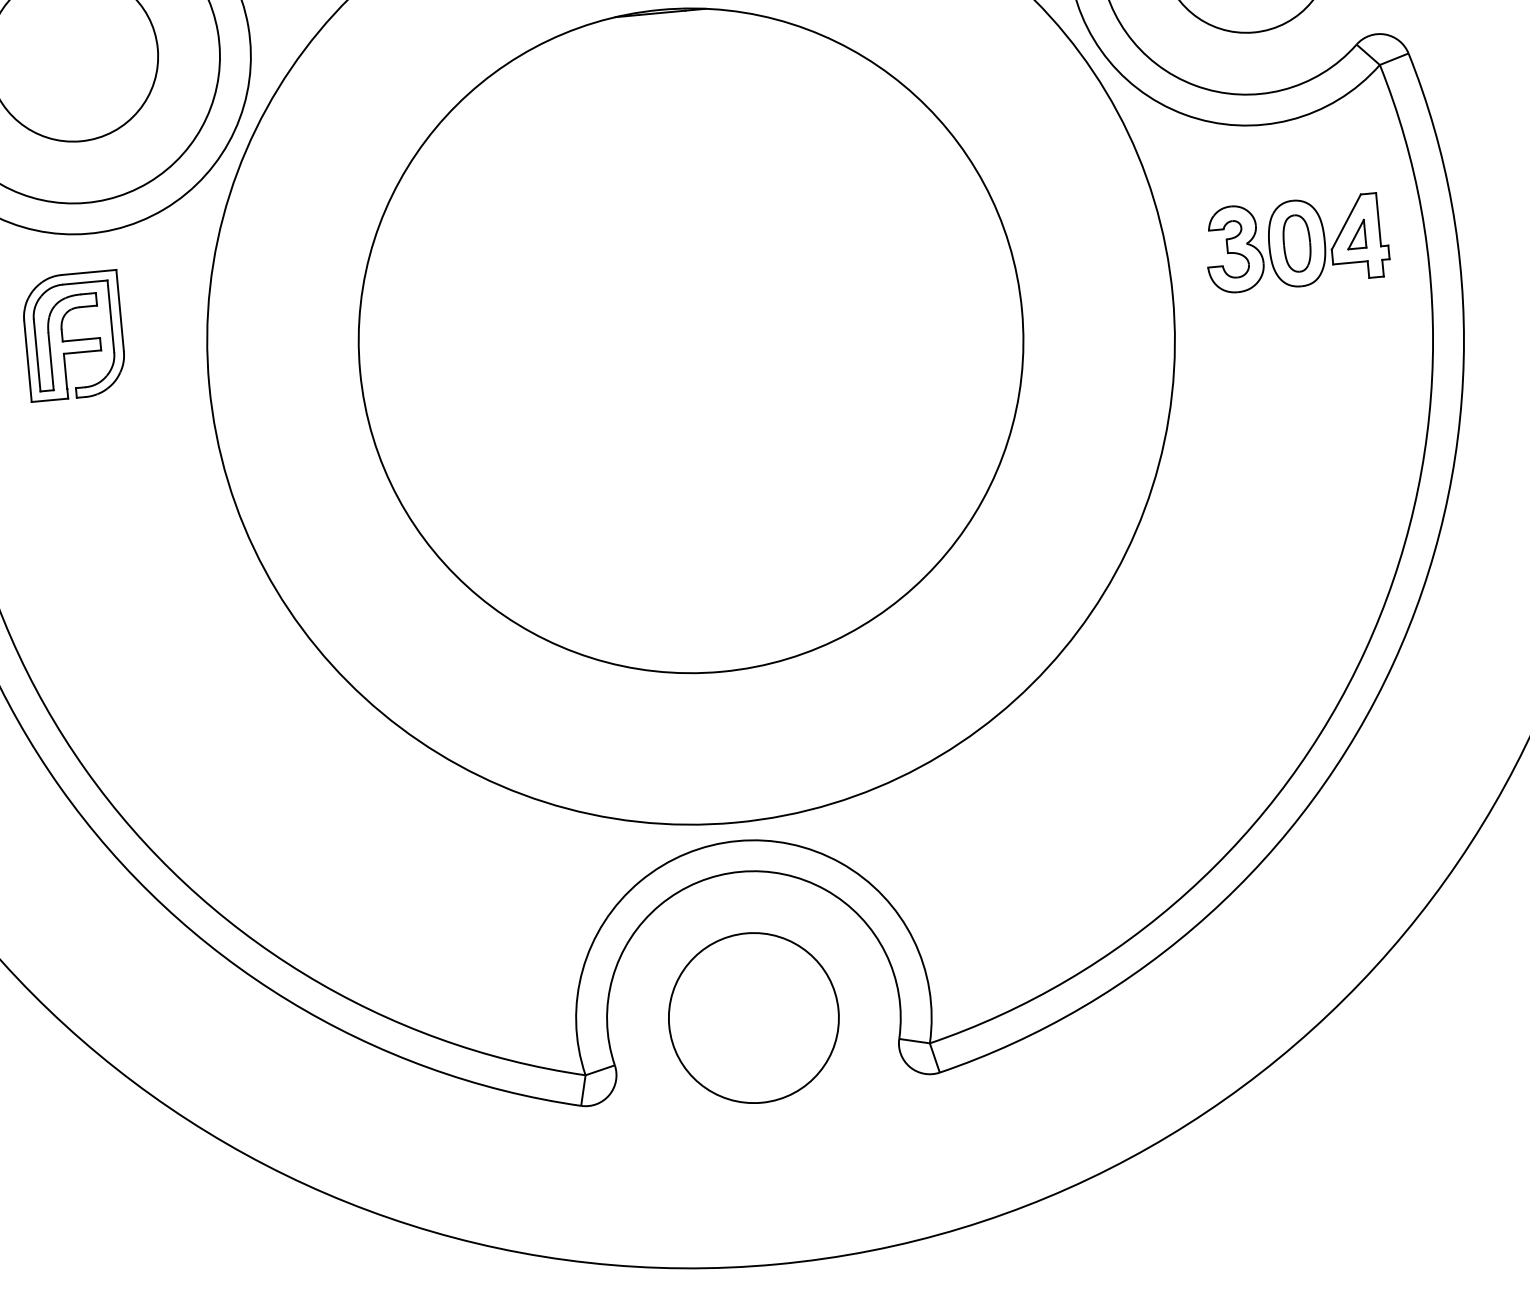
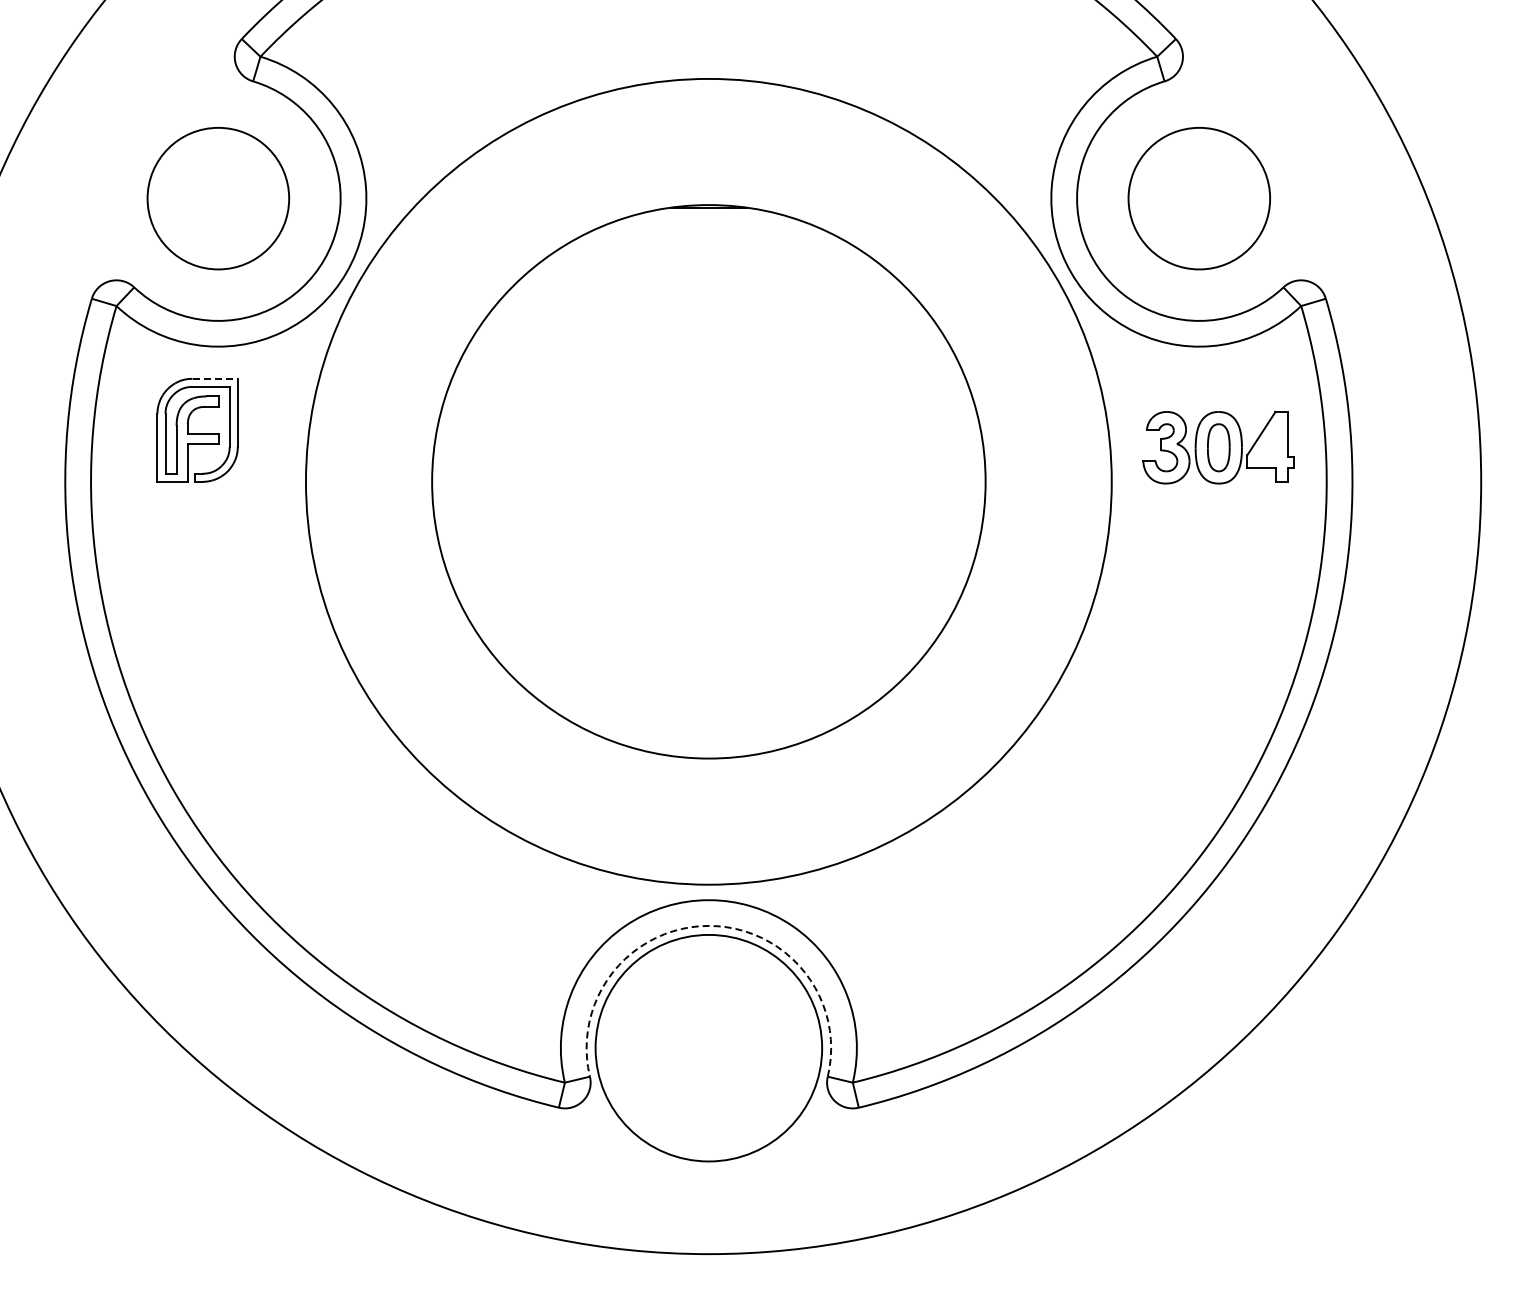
part: (1354, 234) -> (1267, 444), removed
line: (89, 272) -> (215, 378), solid -> dashed
arc: (739, 871) -> (708, 925), solid -> dashed
circle: (753, 1017) -> (708, 1047), size x1.6

